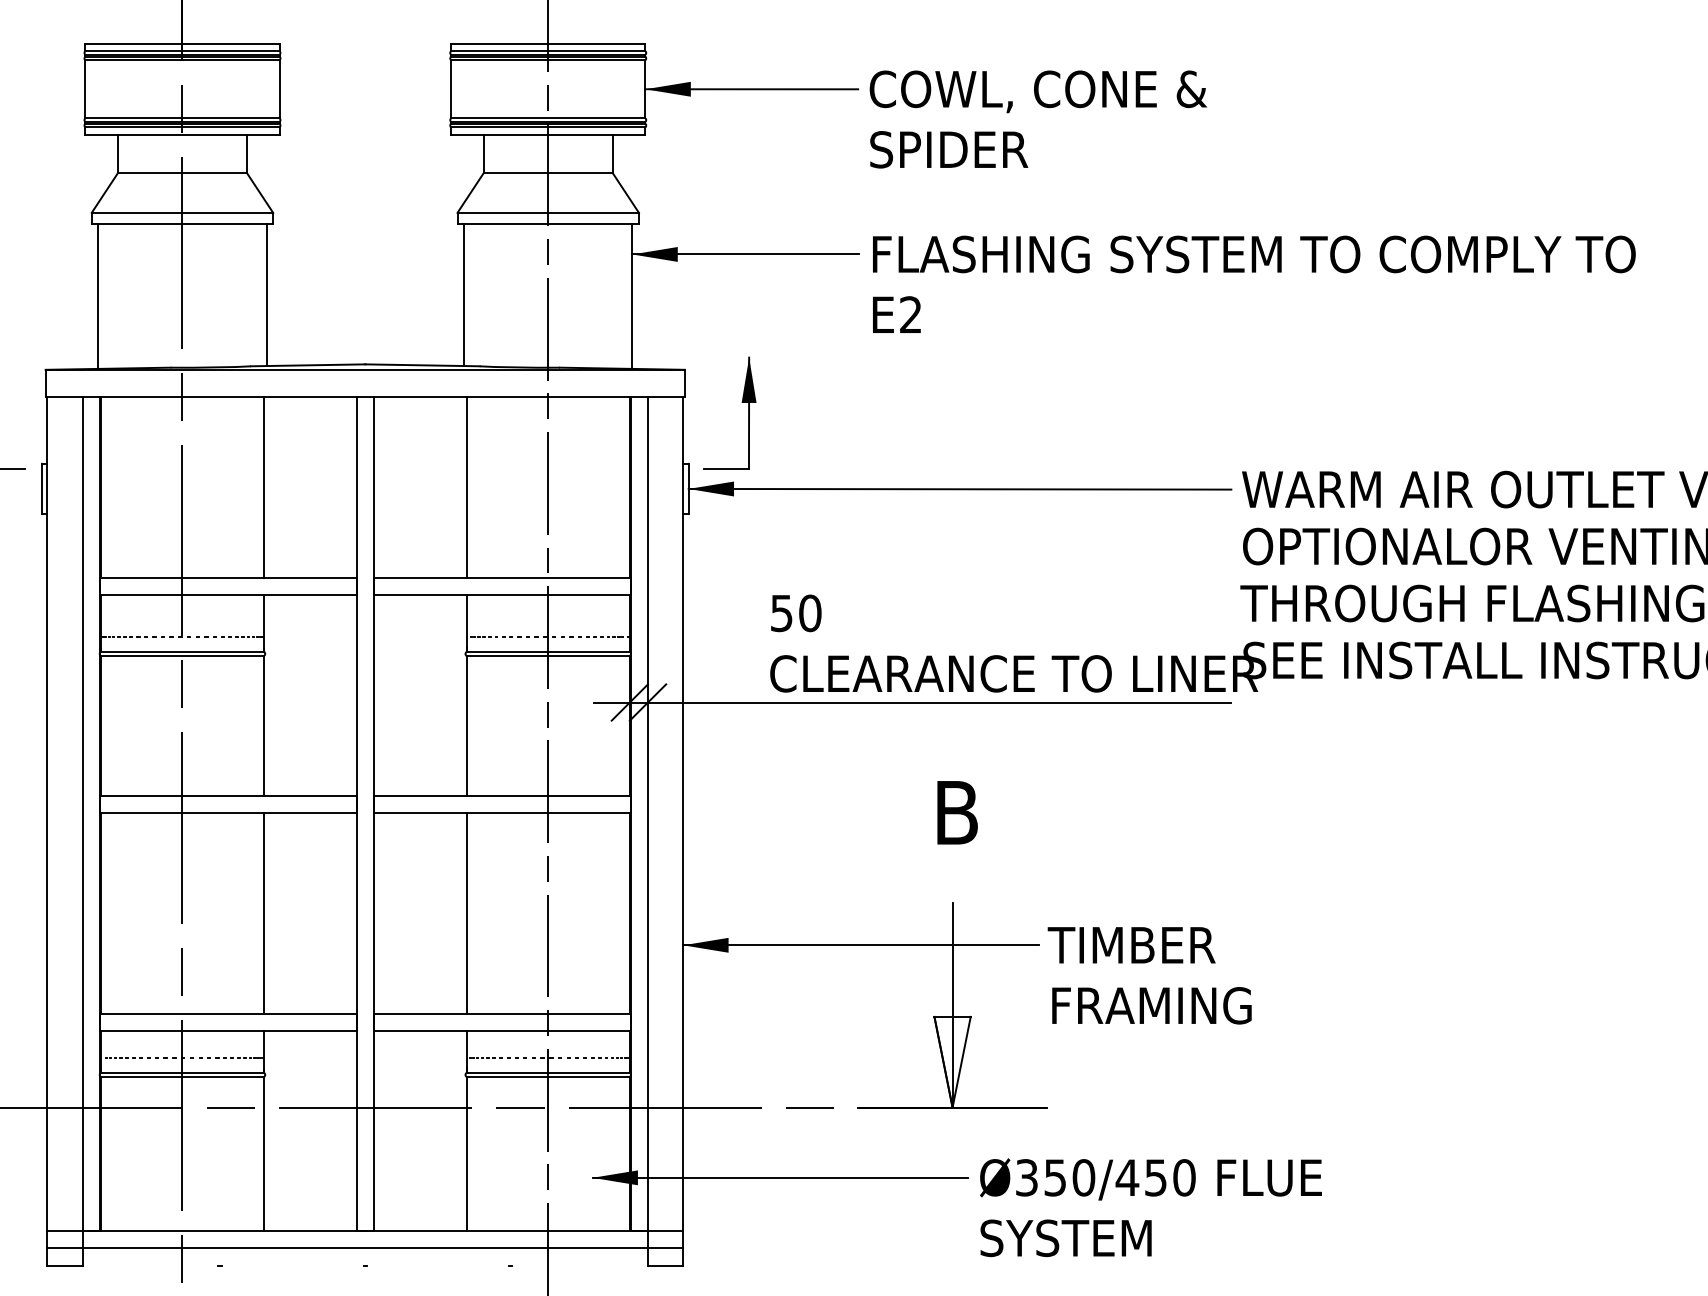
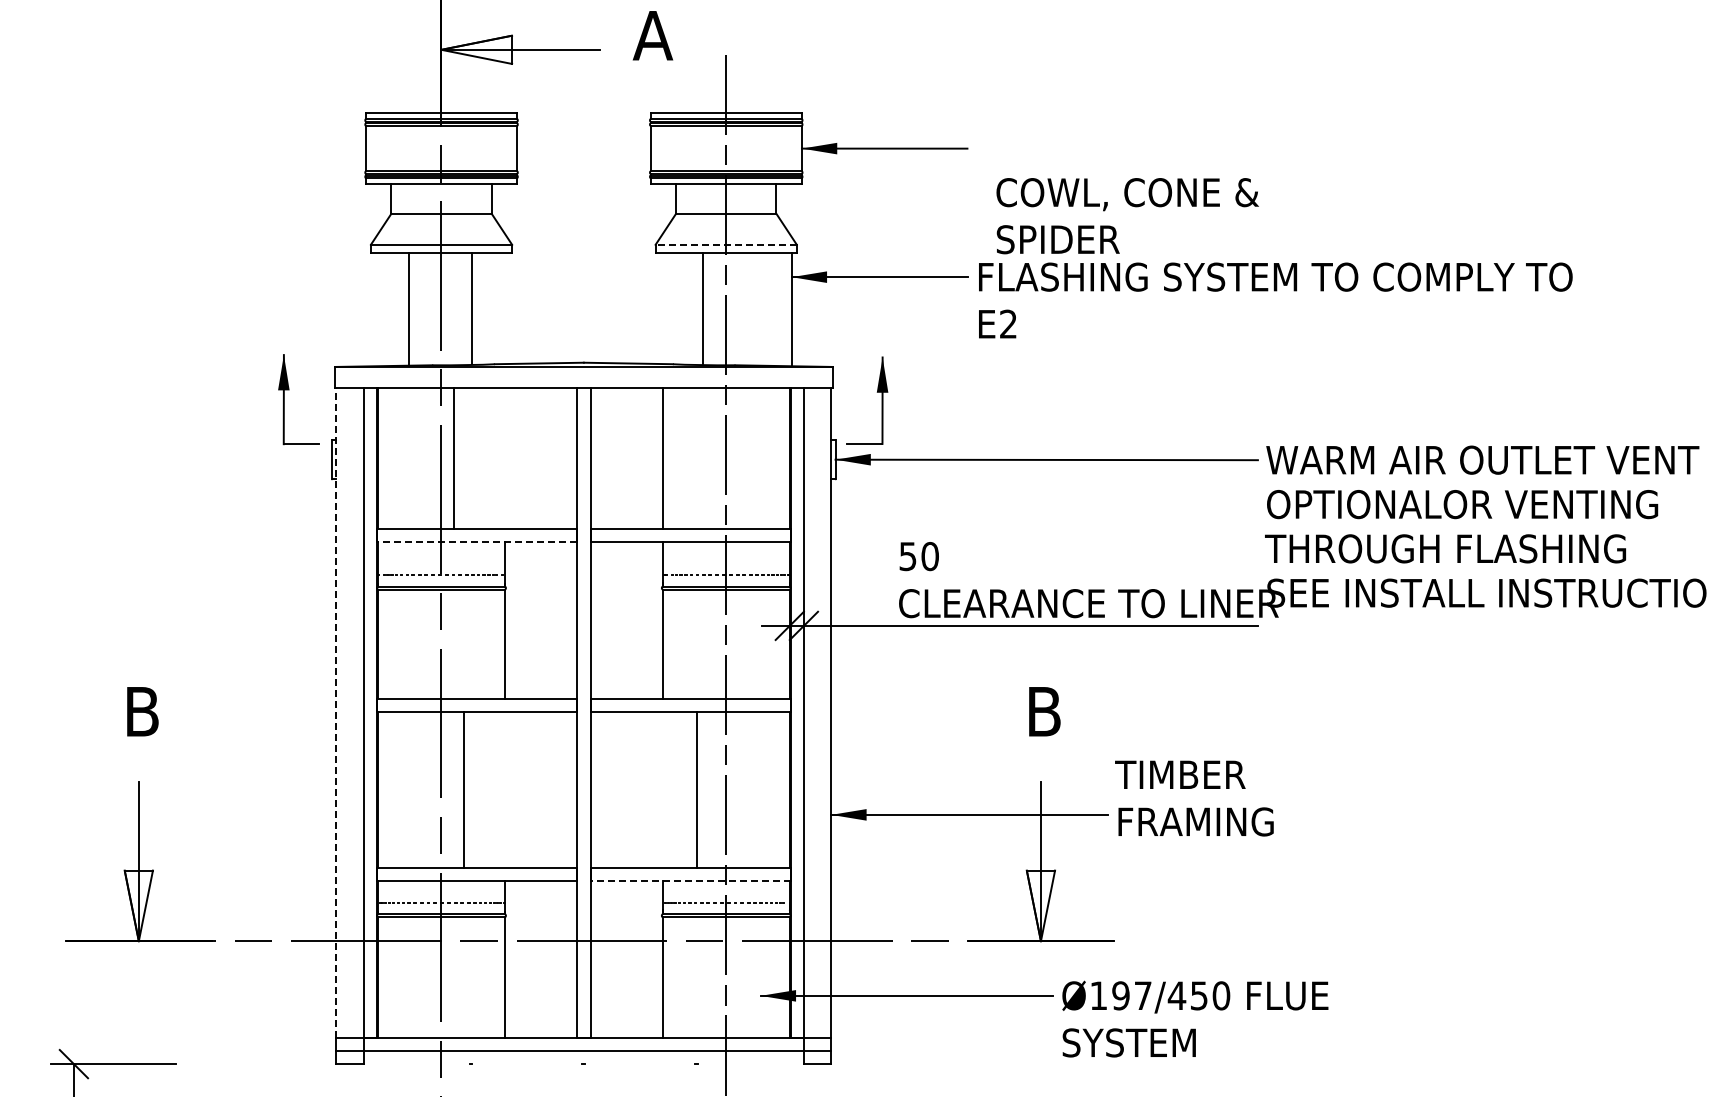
text: (1038, 119) -> (1127, 216), moved
line: (548, 212) -> (726, 244), solid -> dashed
line: (267, 294) -> (472, 308), moved
line: (463, 294) -> (702, 308), moved
line: (98, 295) -> (409, 309), moved
line: (264, 487) -> (454, 458), moved
line: (227, 595) -> (476, 542), solid -> dashed
line: (47, 813) -> (336, 712), solid -> dashed
line: (264, 912) -> (464, 789), moved
line: (466, 912) -> (696, 789), moved
text: (1149, 975) -> (1194, 798), moved
line: (502, 1030) -> (690, 881), solid -> dashed
text: (1054, 1177) -> (1120, 995), Ø350/450 -> Ø197/450

